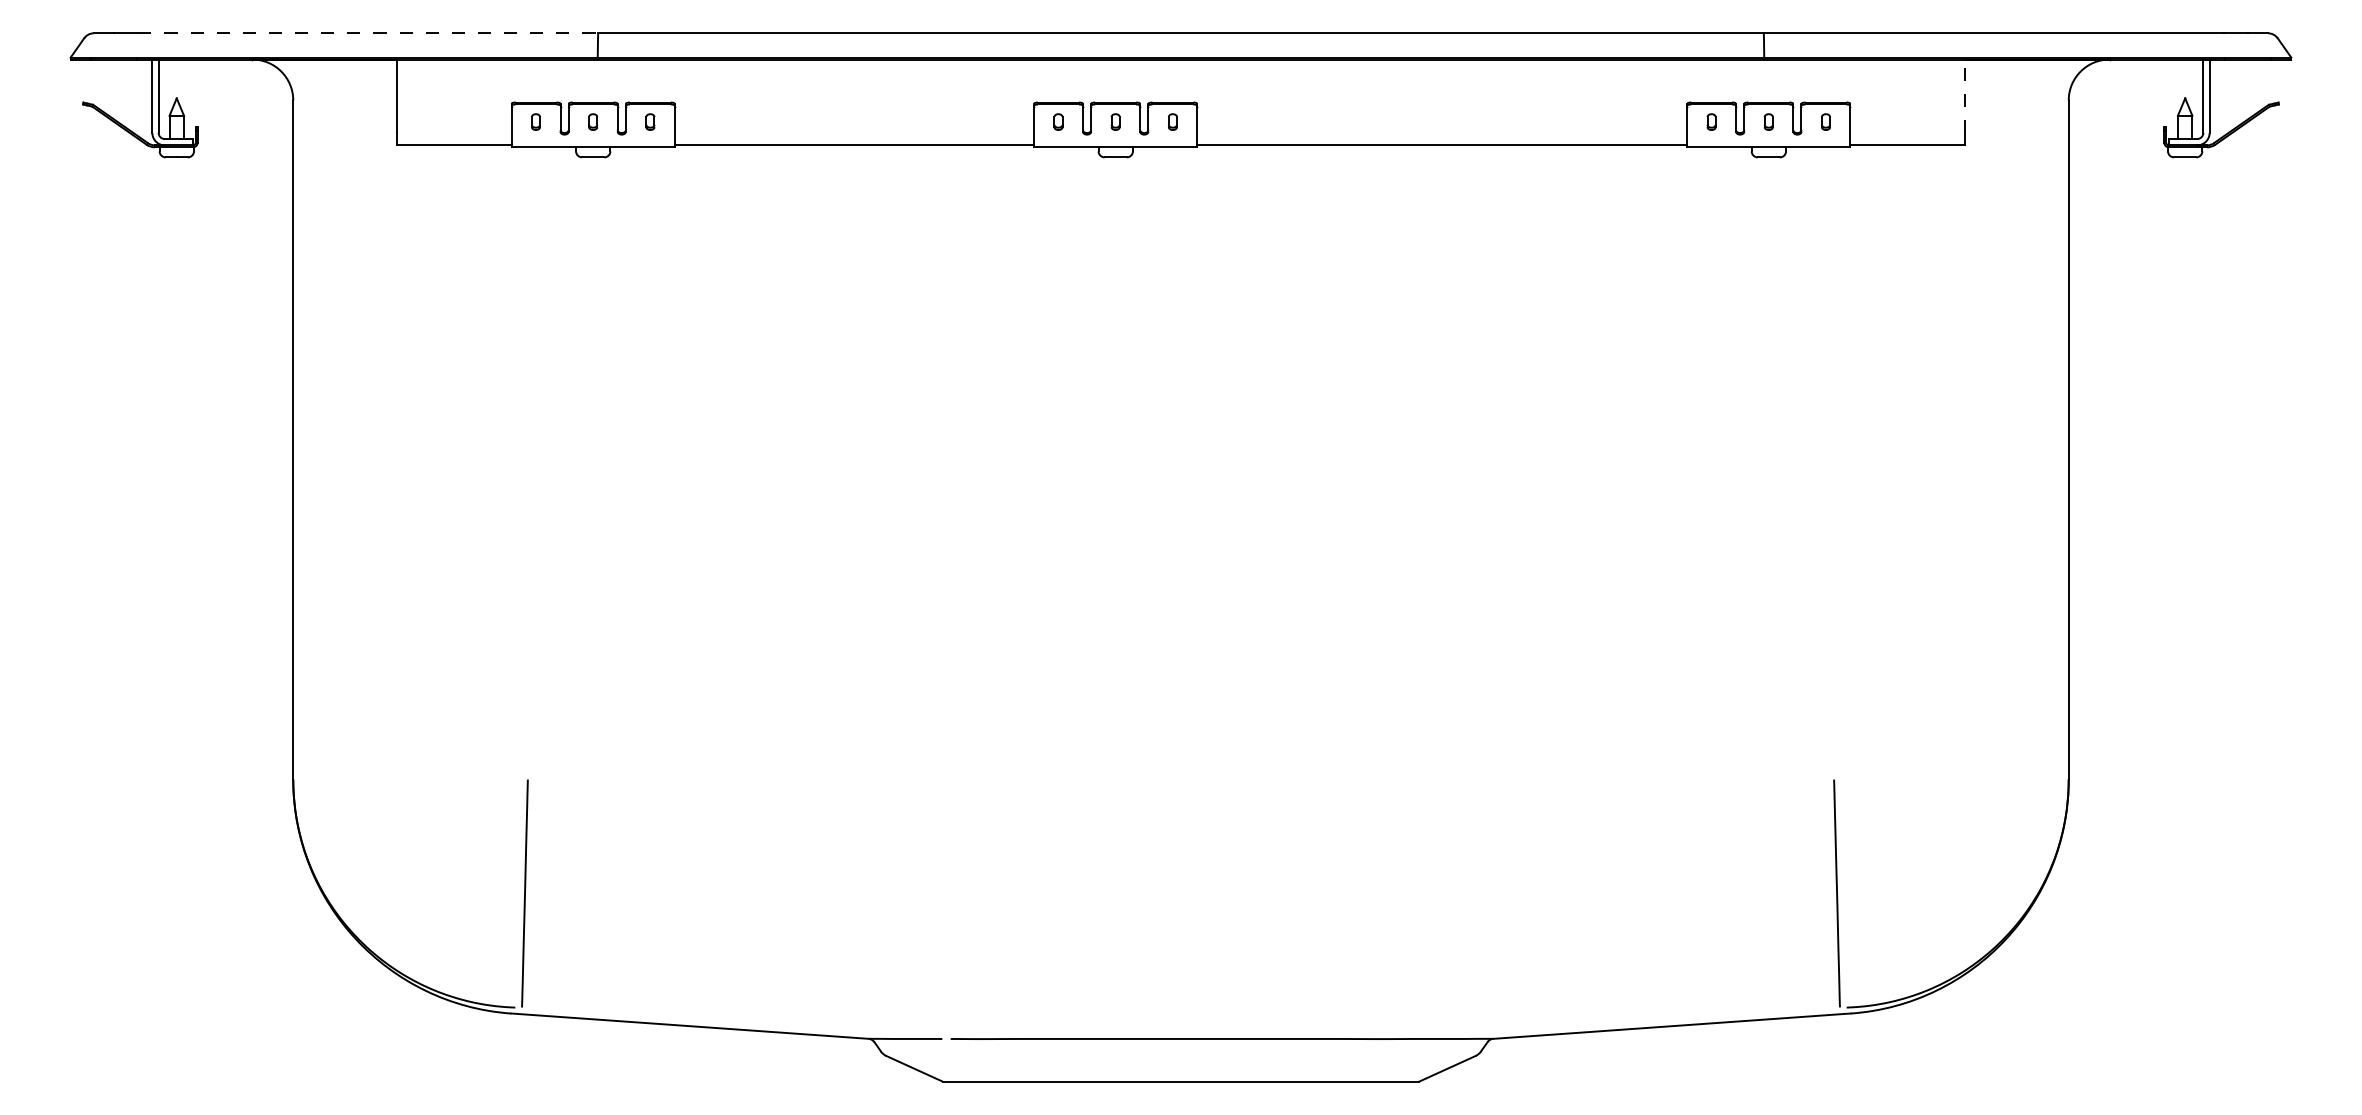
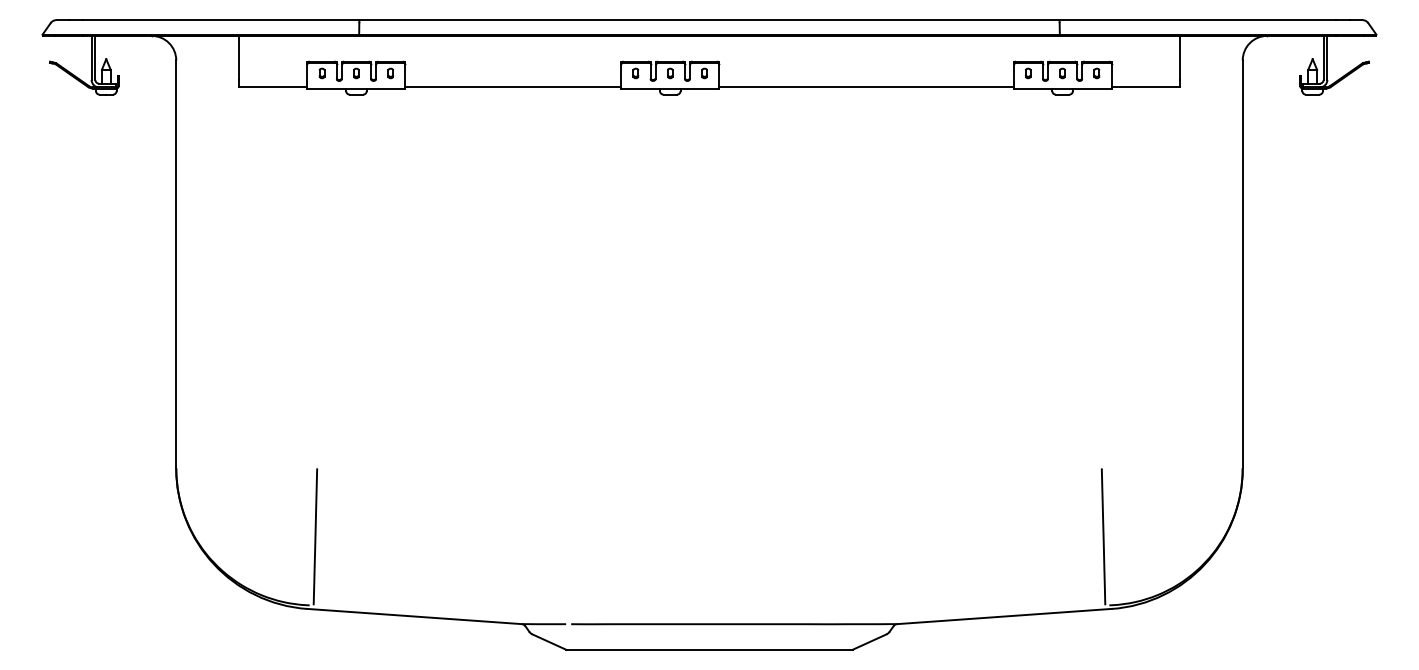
line: (368, 33) -> (221, 20), dashed -> solid
line: (1965, 95) -> (1180, 57), dashed -> solid

